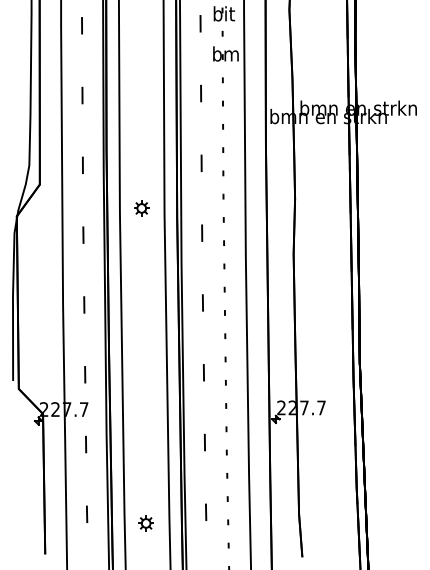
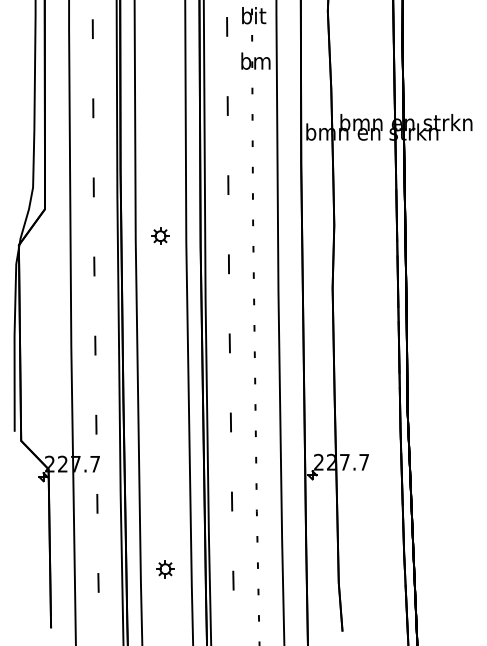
part: (146, 523) -> (165, 569), moved

